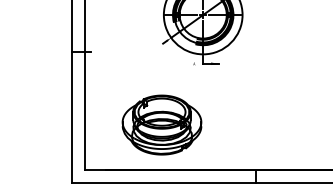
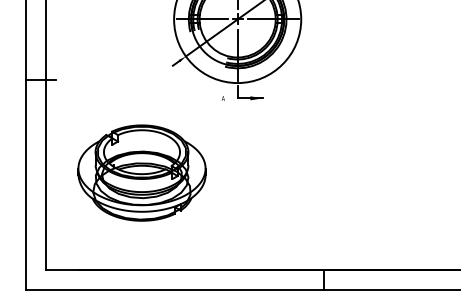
part: (161, 124) -> (141, 172), moved

